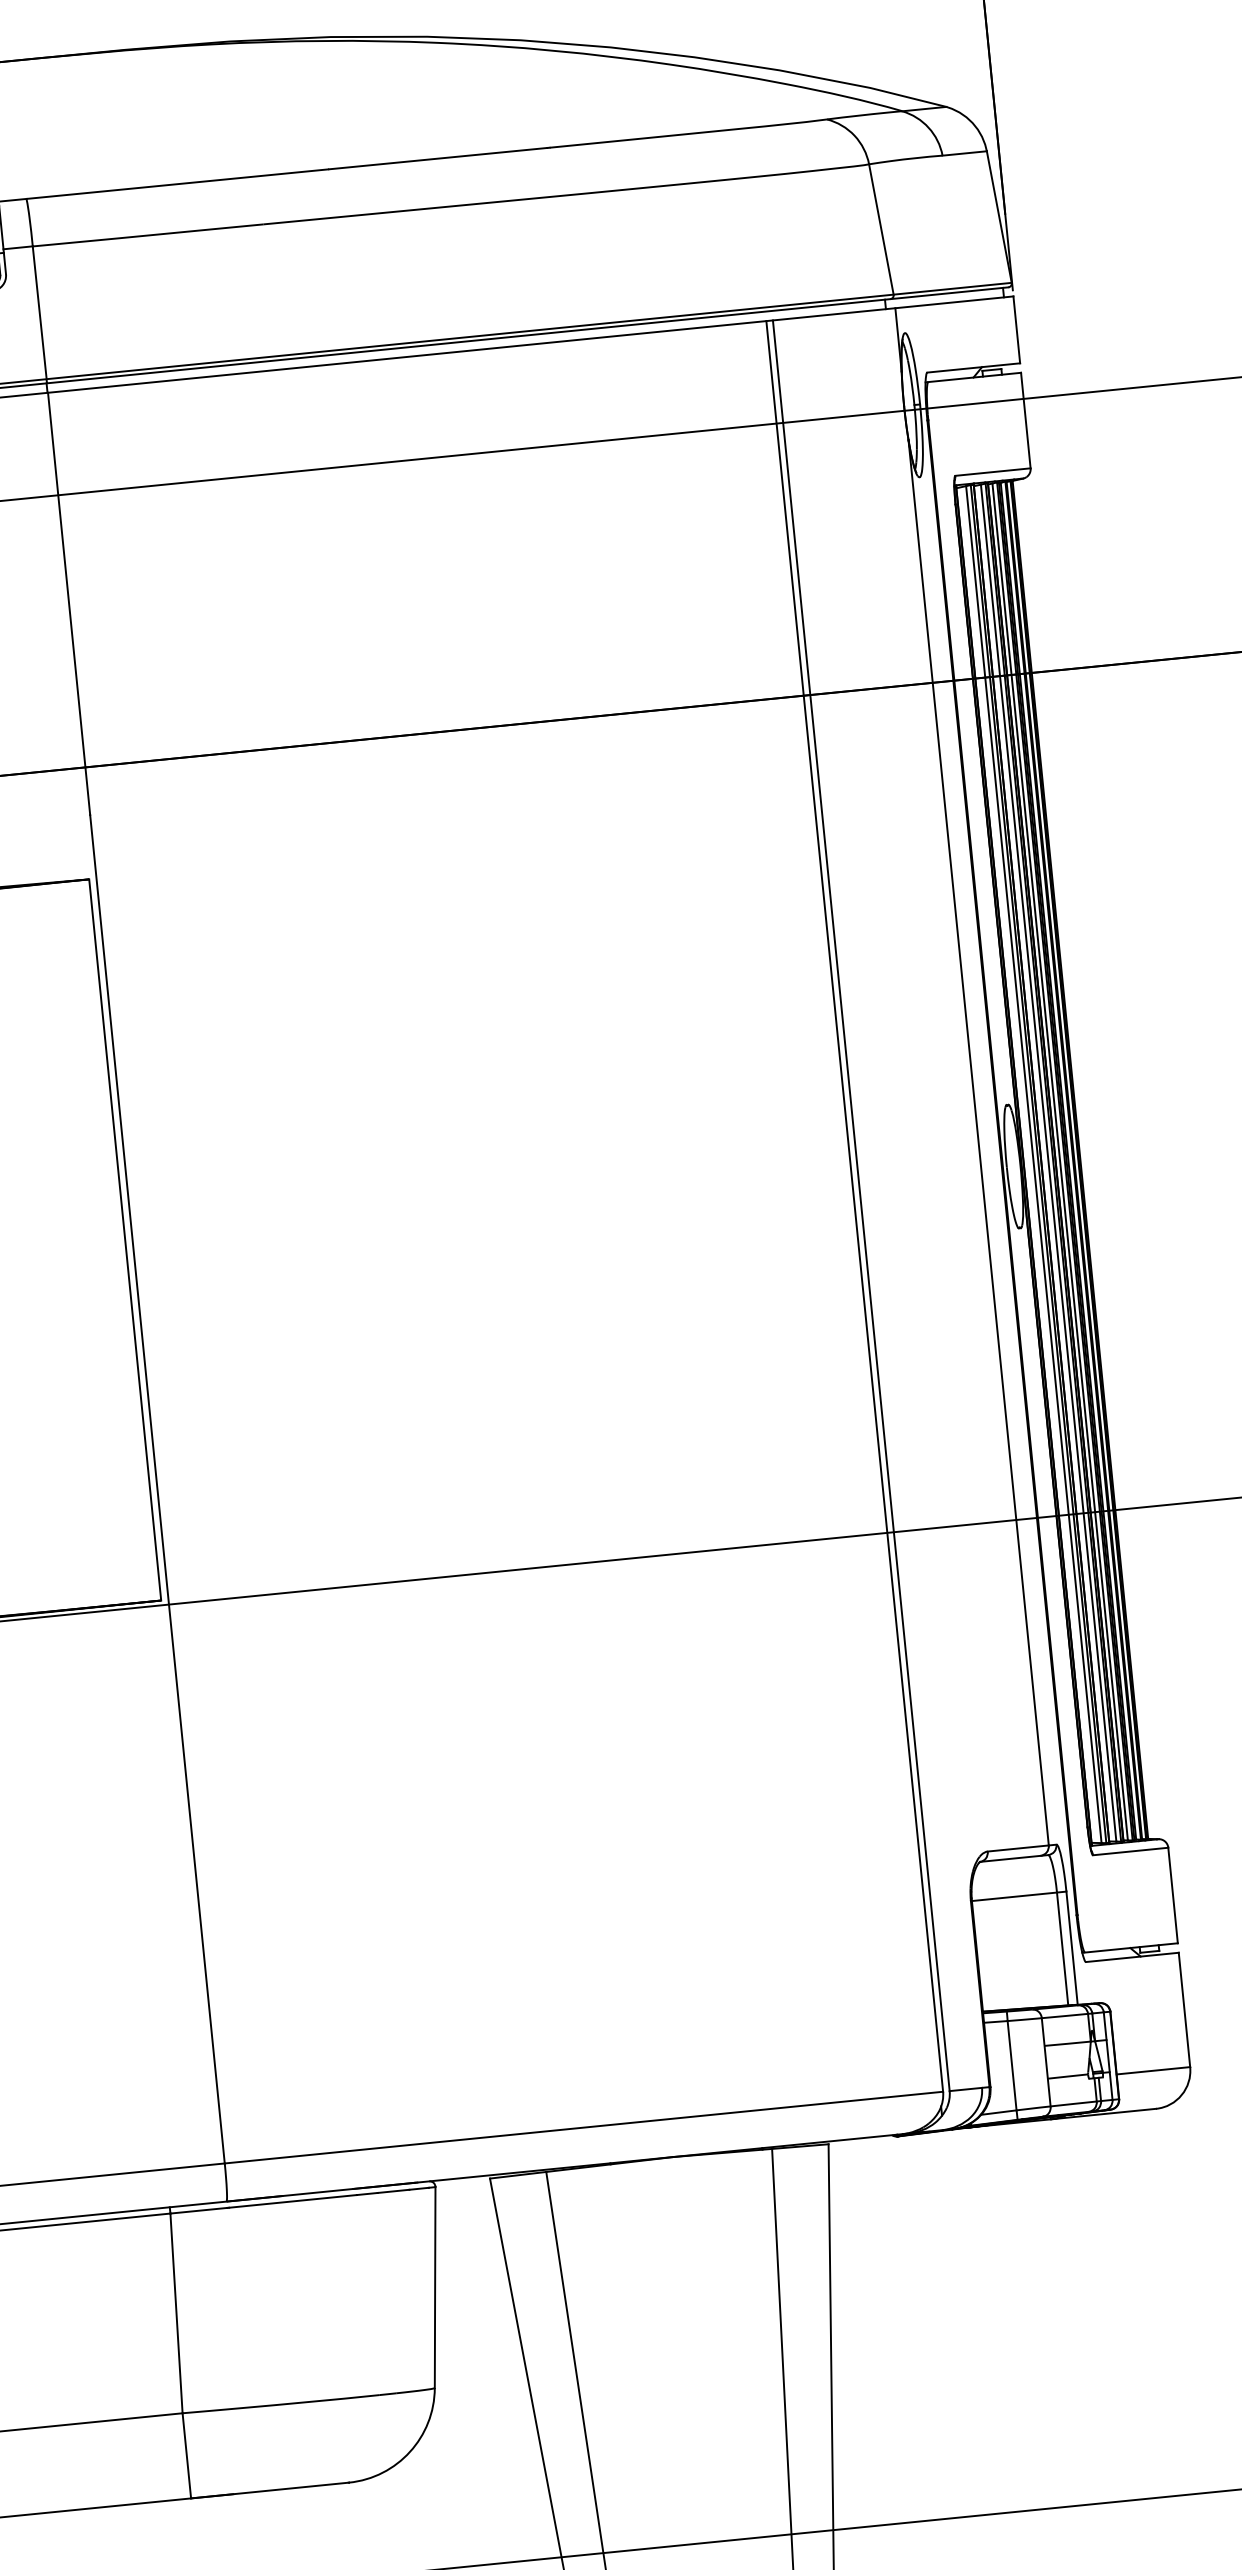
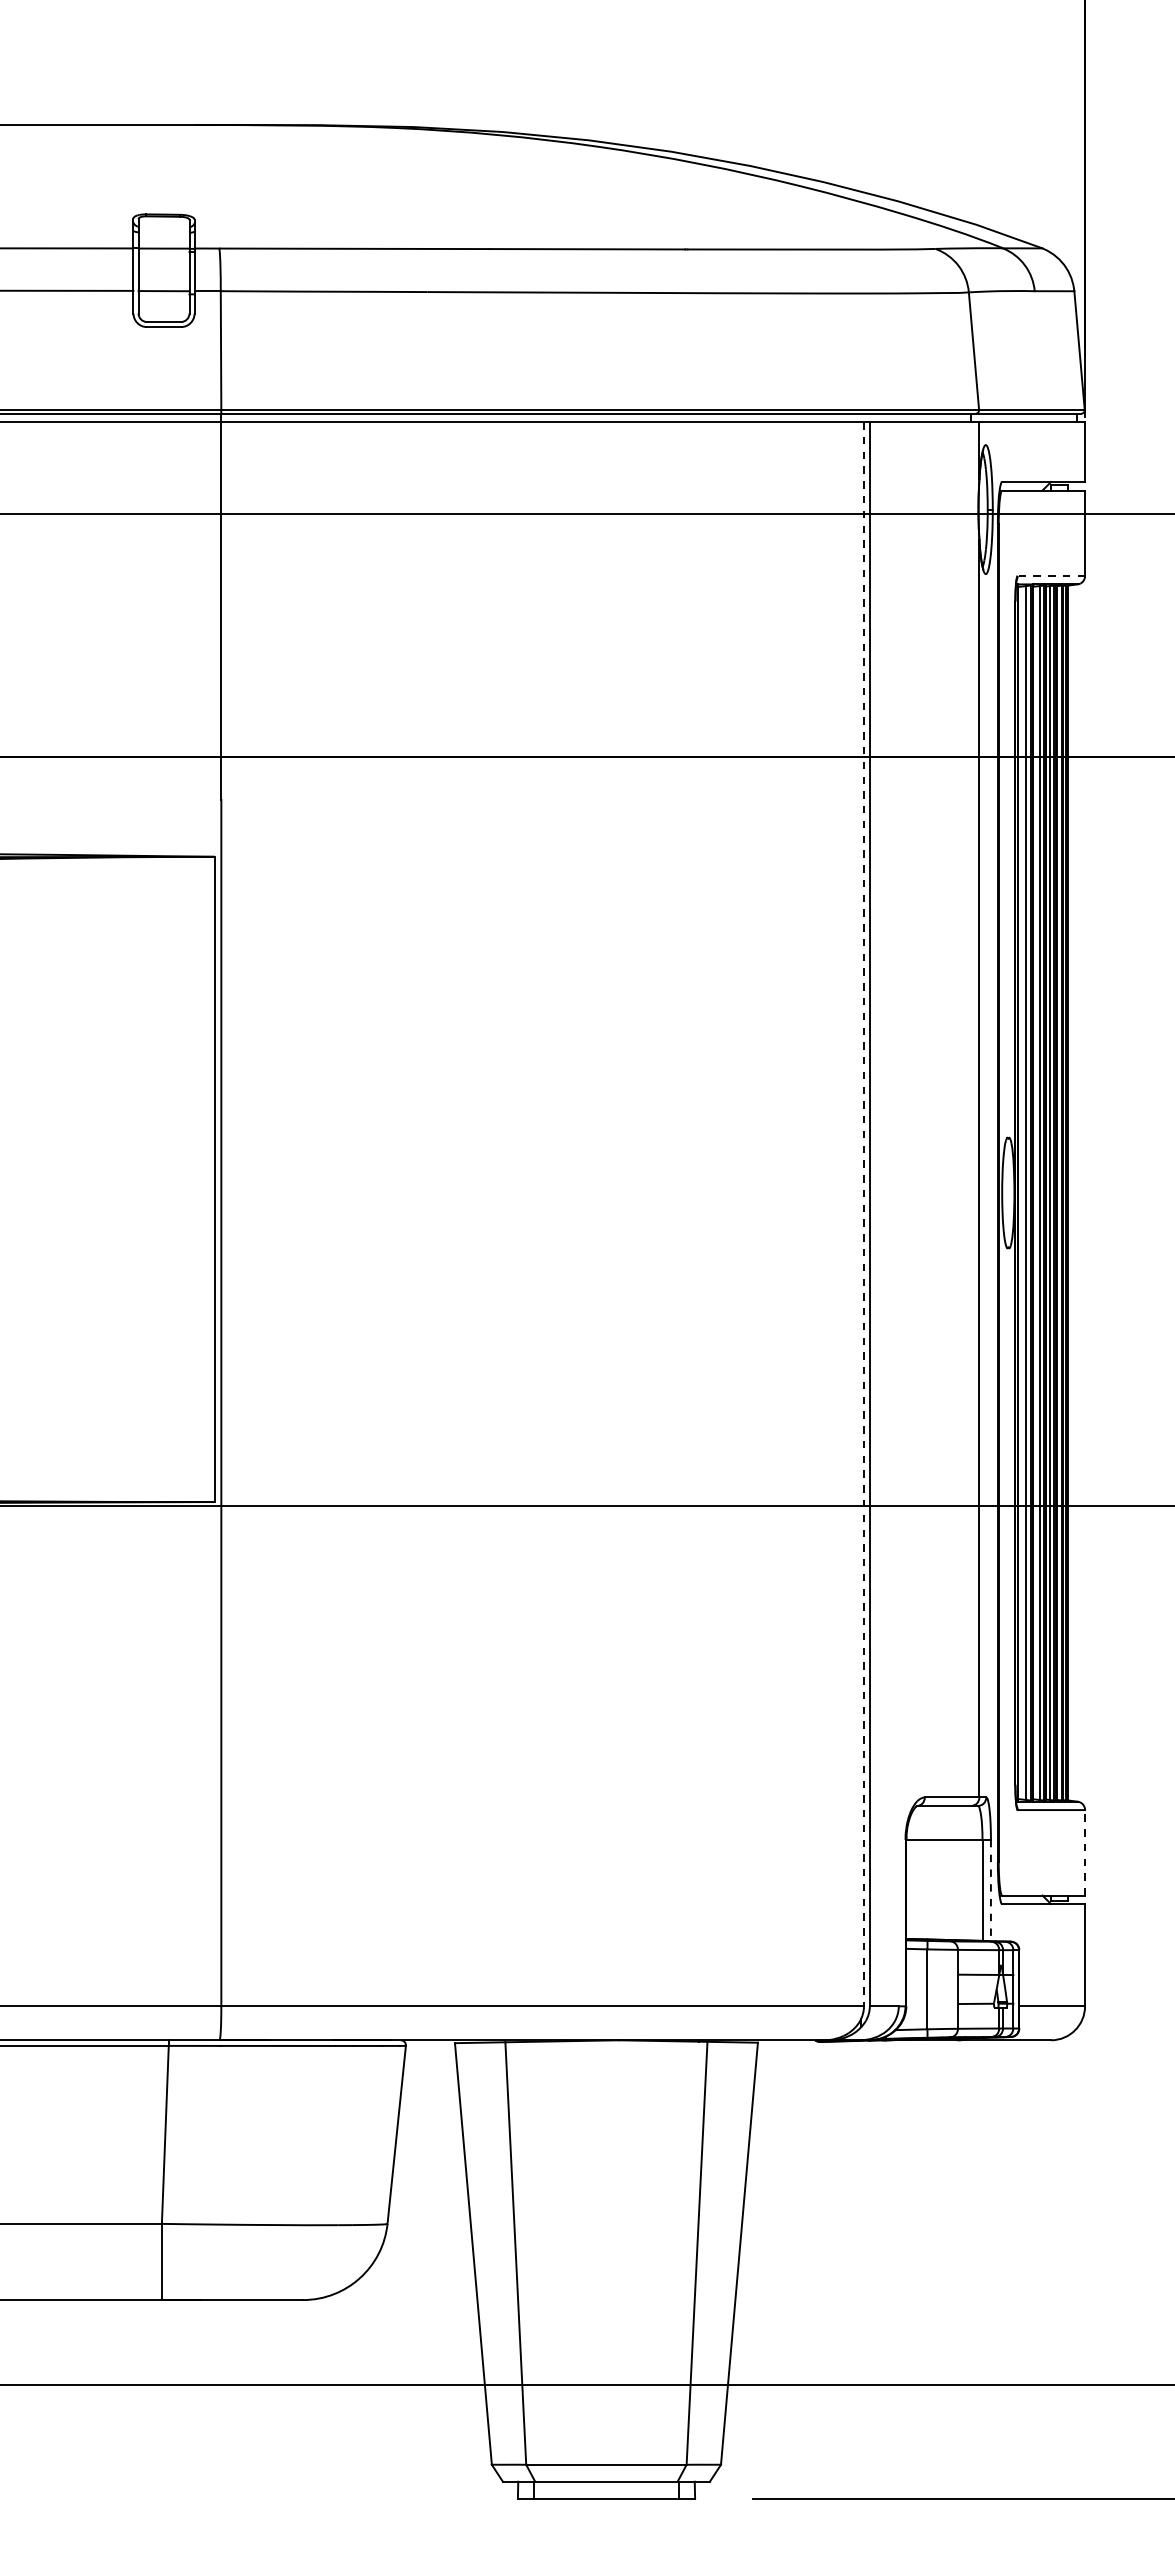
line: (993, 471) -> (1051, 575), solid -> dashed
line: (855, 1206) -> (864, 1214), solid -> dashed
line: (1173, 1895) -> (1085, 1852), solid -> dashed
line: (1071, 1948) -> (990, 1890), solid -> dashed

